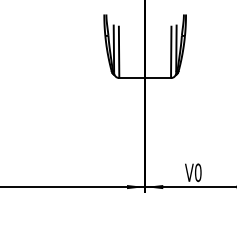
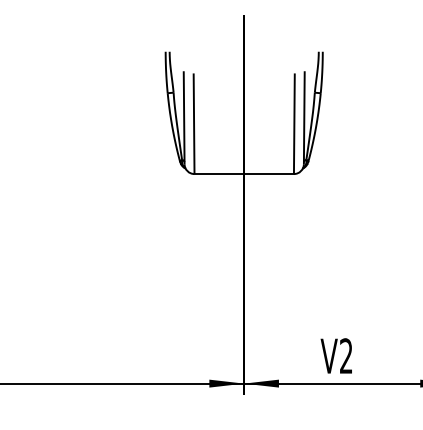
text: (198, 172) -> (346, 355), V0 -> V2

